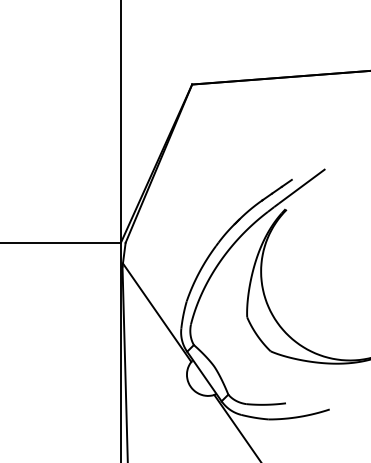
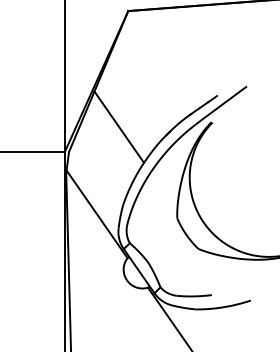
line: (181, 214) -> (118, 126), added

